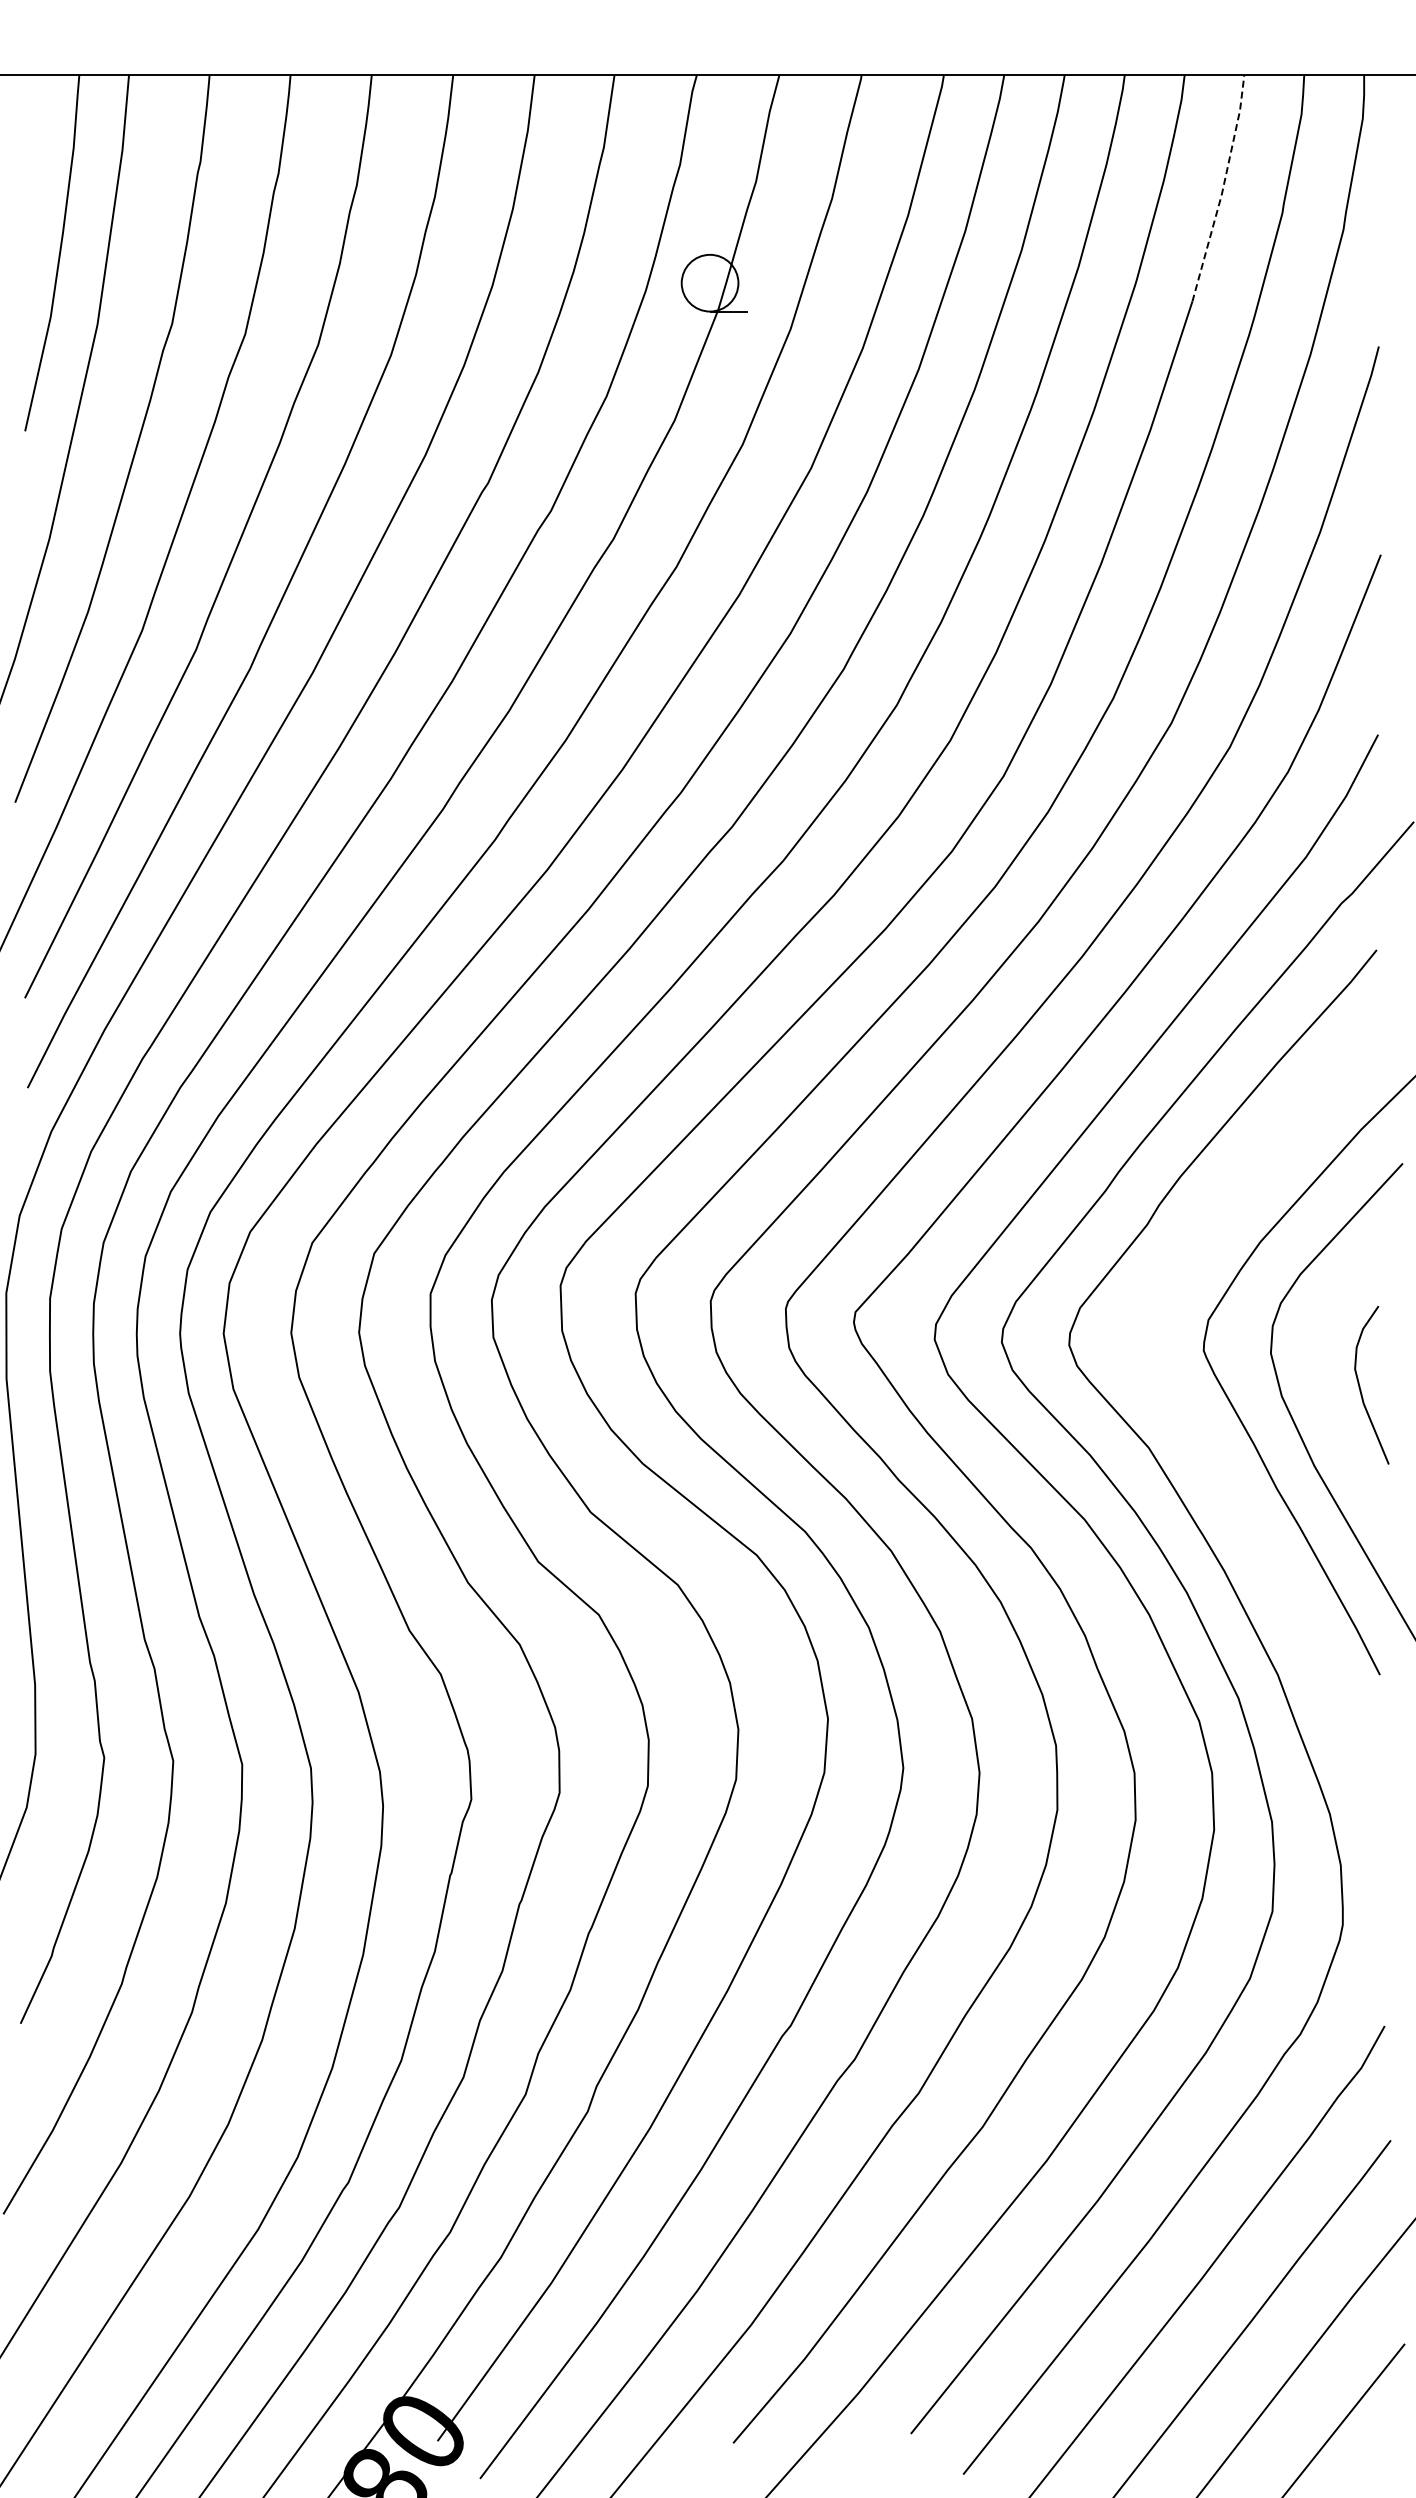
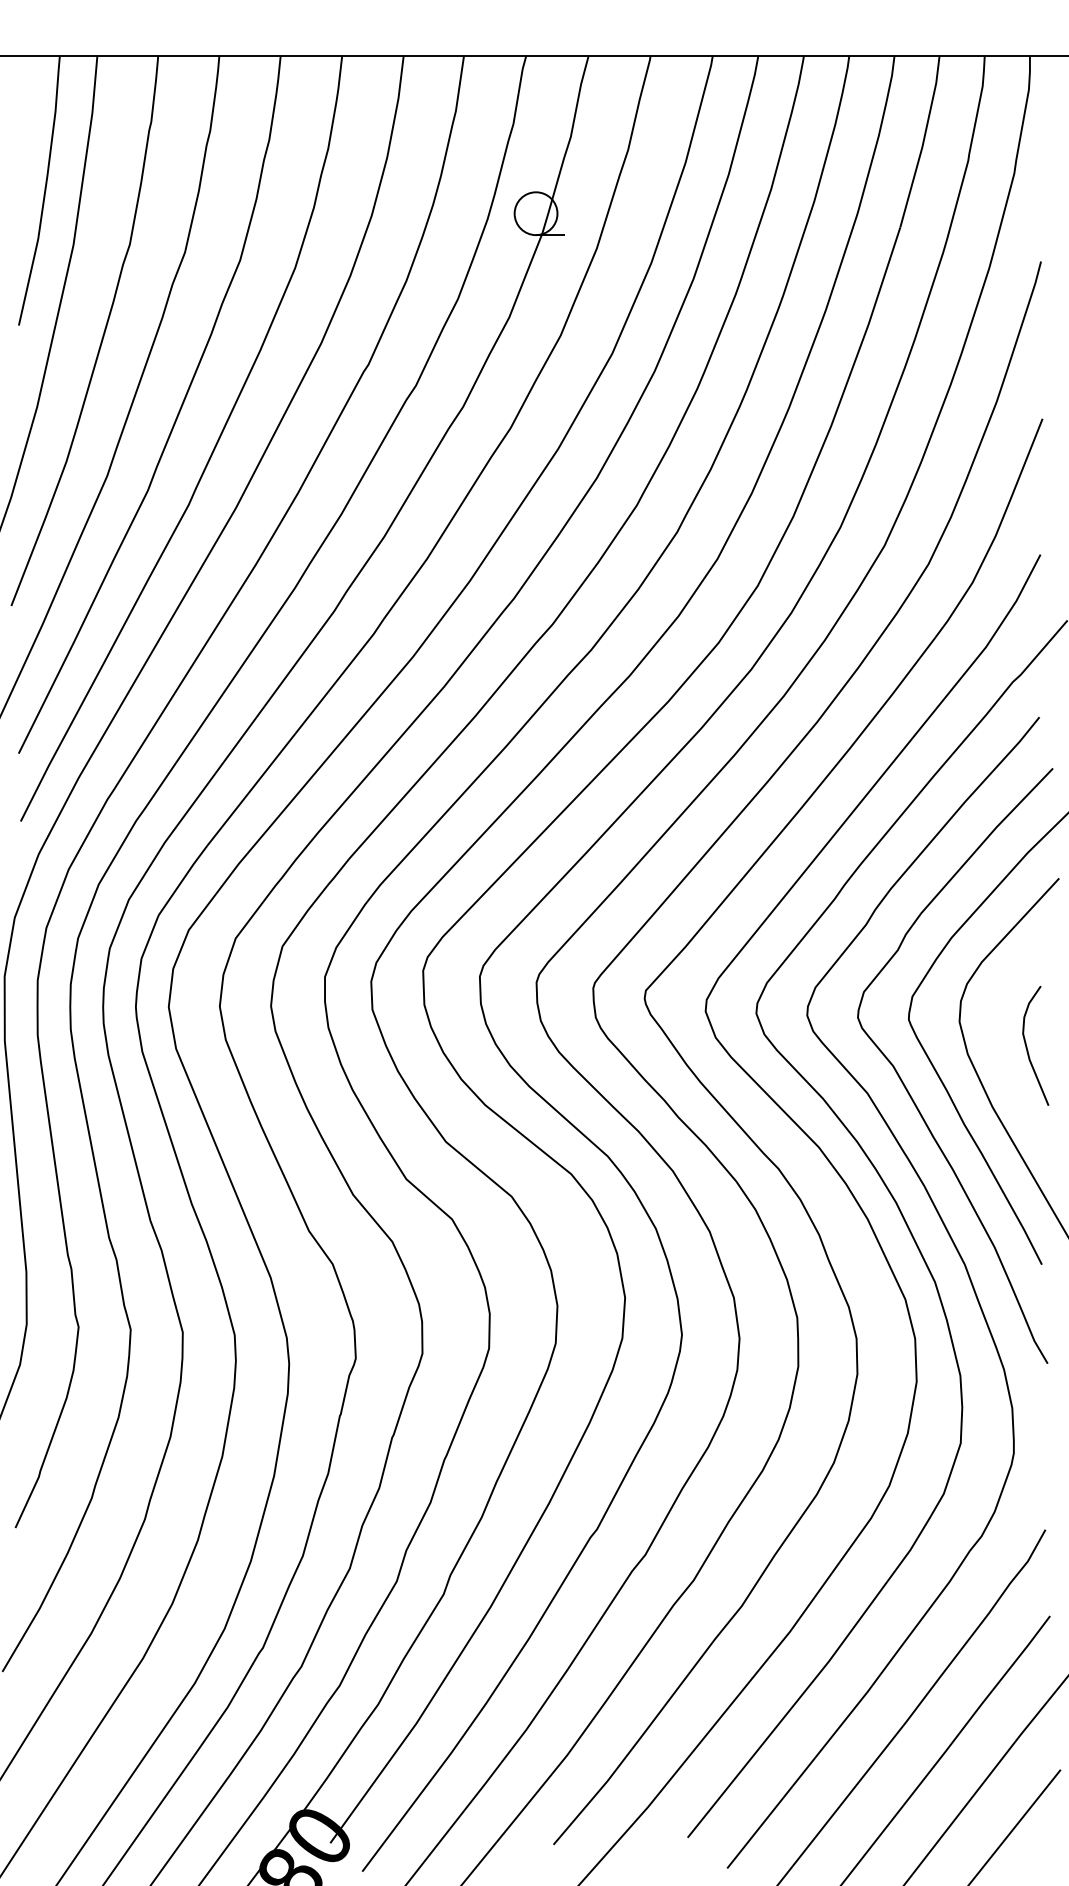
line: (1222, 189) -> (922, 142), dashed -> solid
curve: (1202, 1443) -> (907, 1089), added

